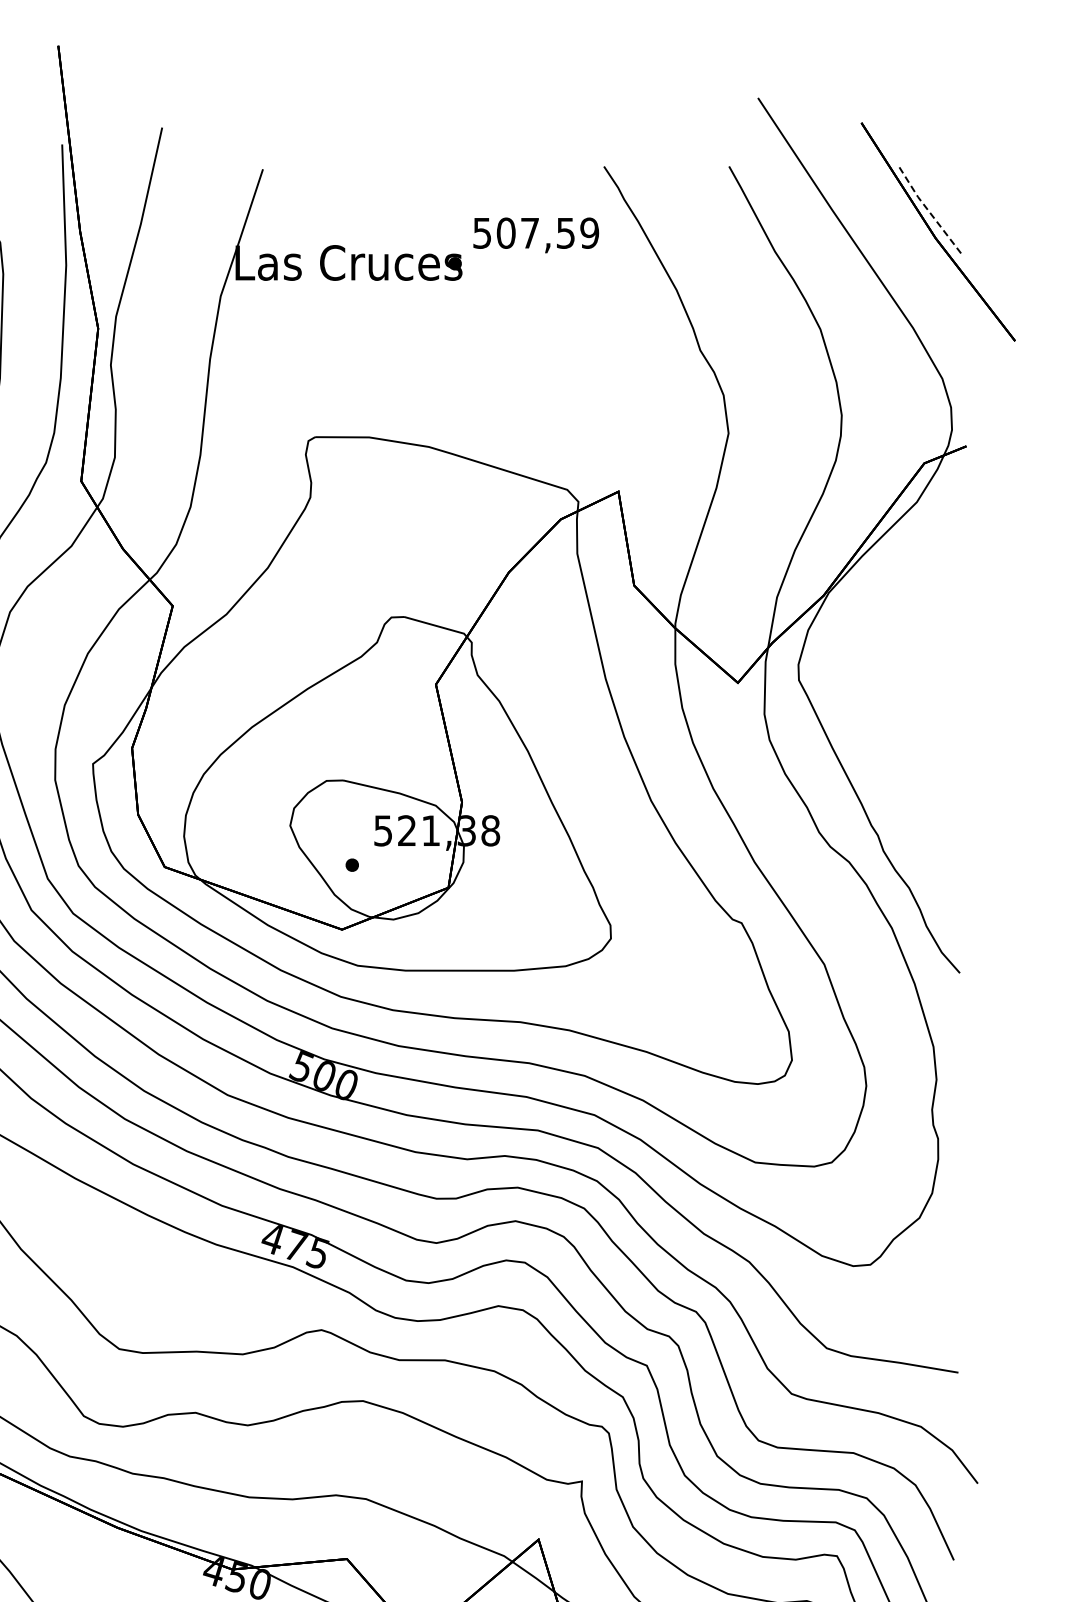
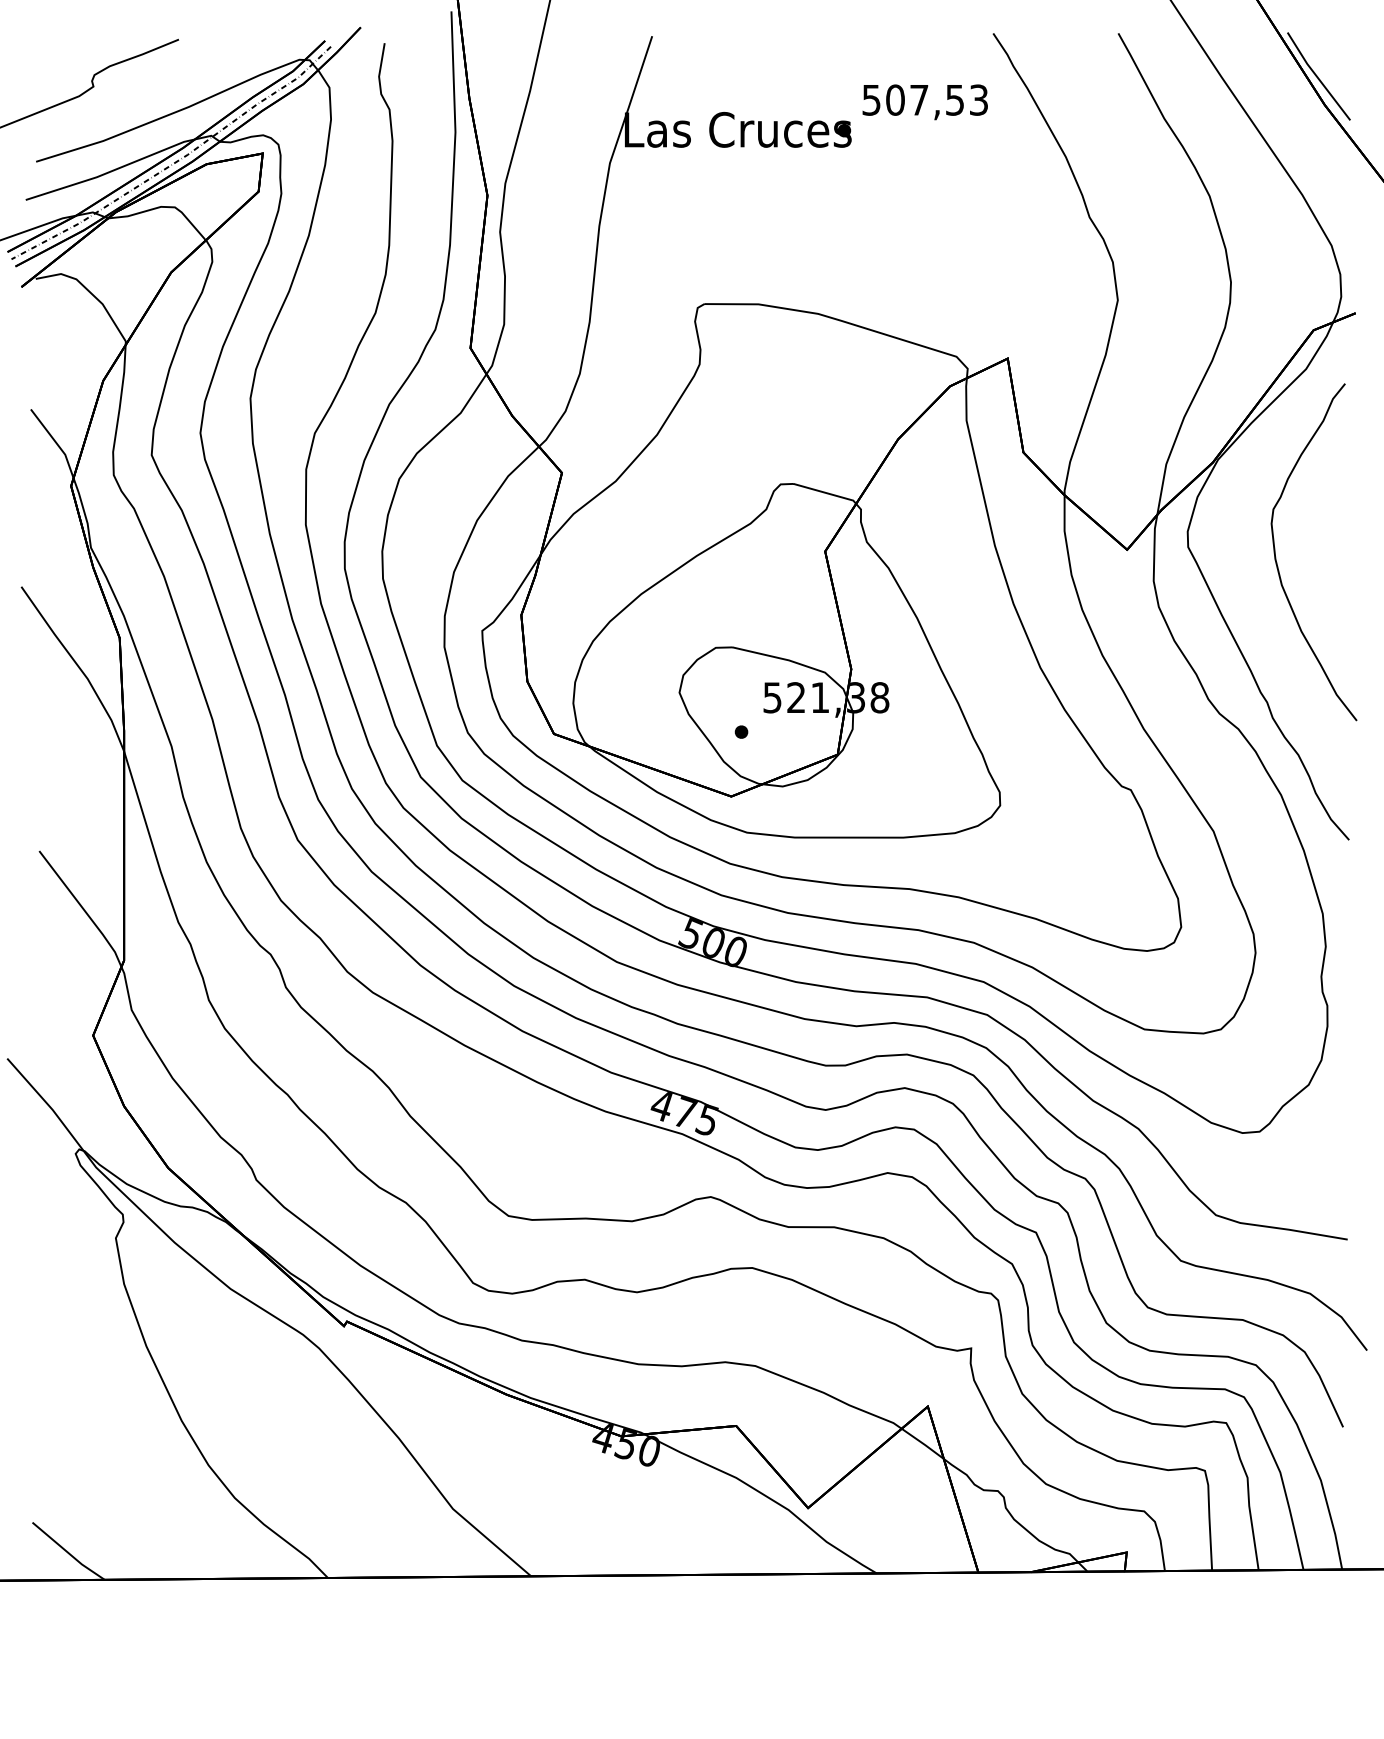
line: (928, 209) -> (1317, 76), dashed -> solid
text: (589, 232) -> (978, 99), 507,59 -> 507,53
curve: (887, 690) -> (1276, 557), added

